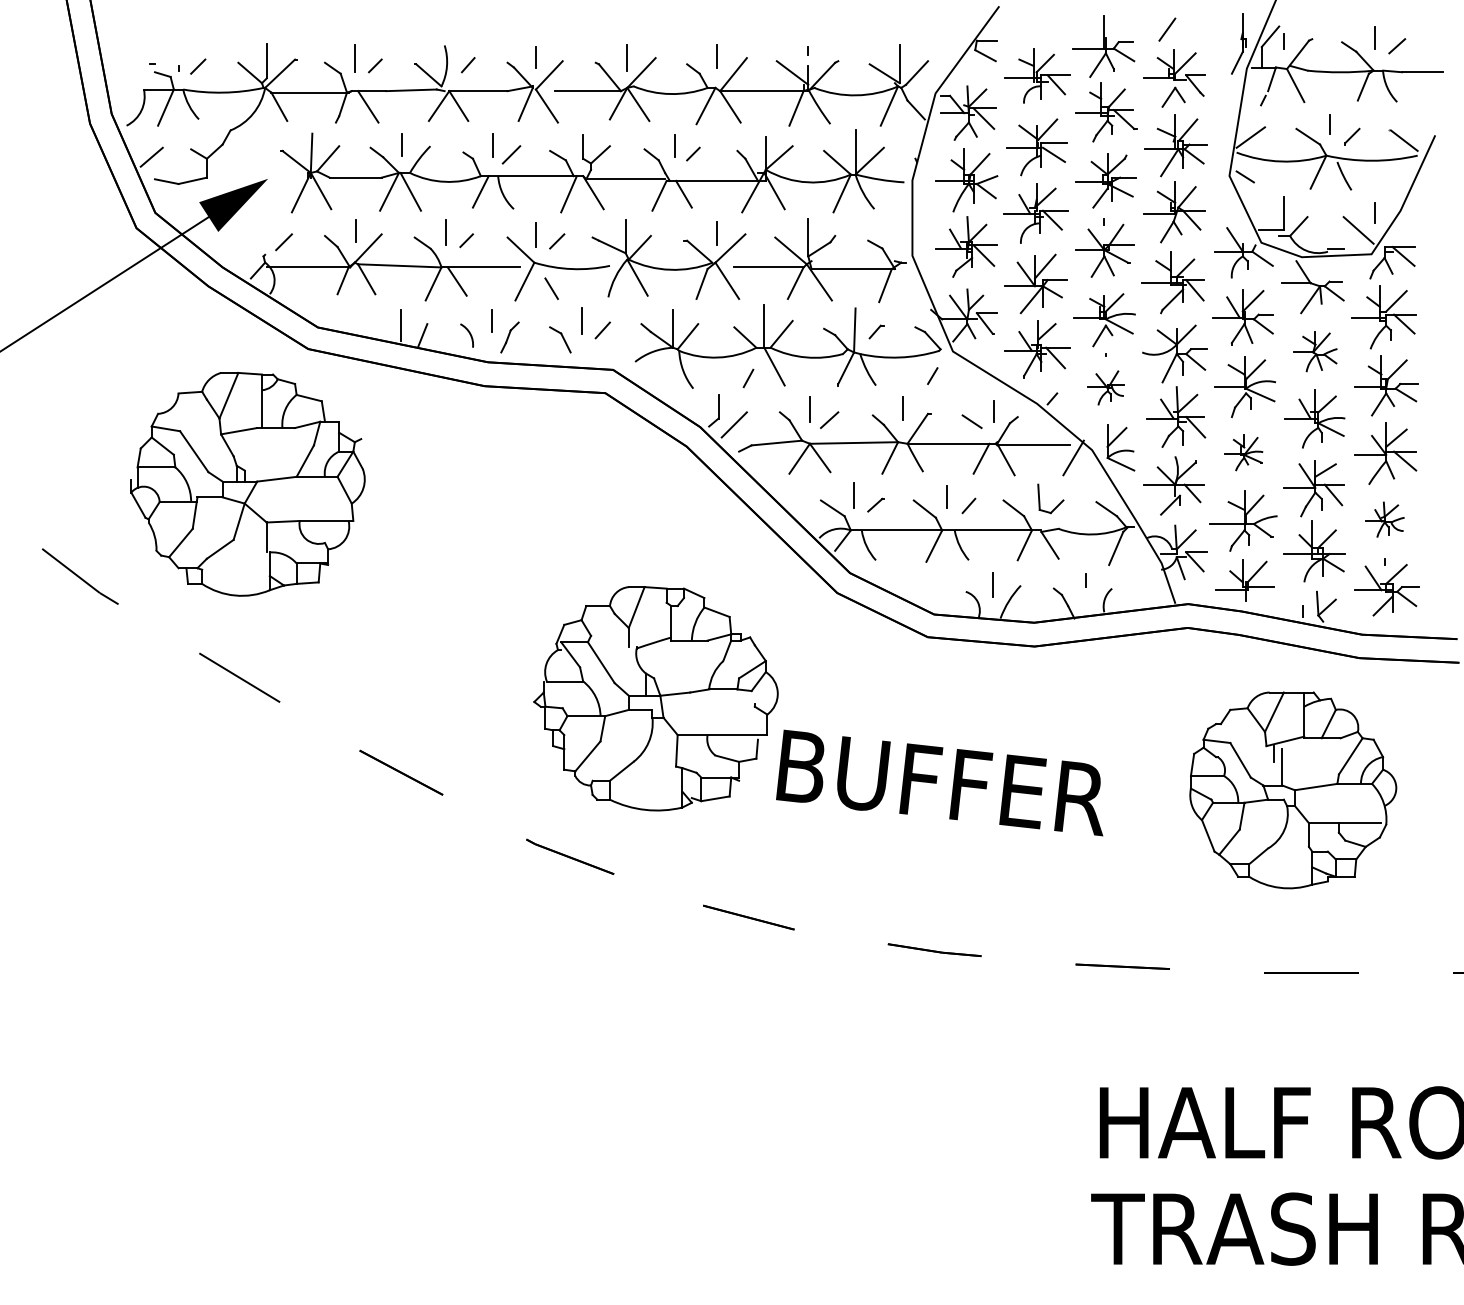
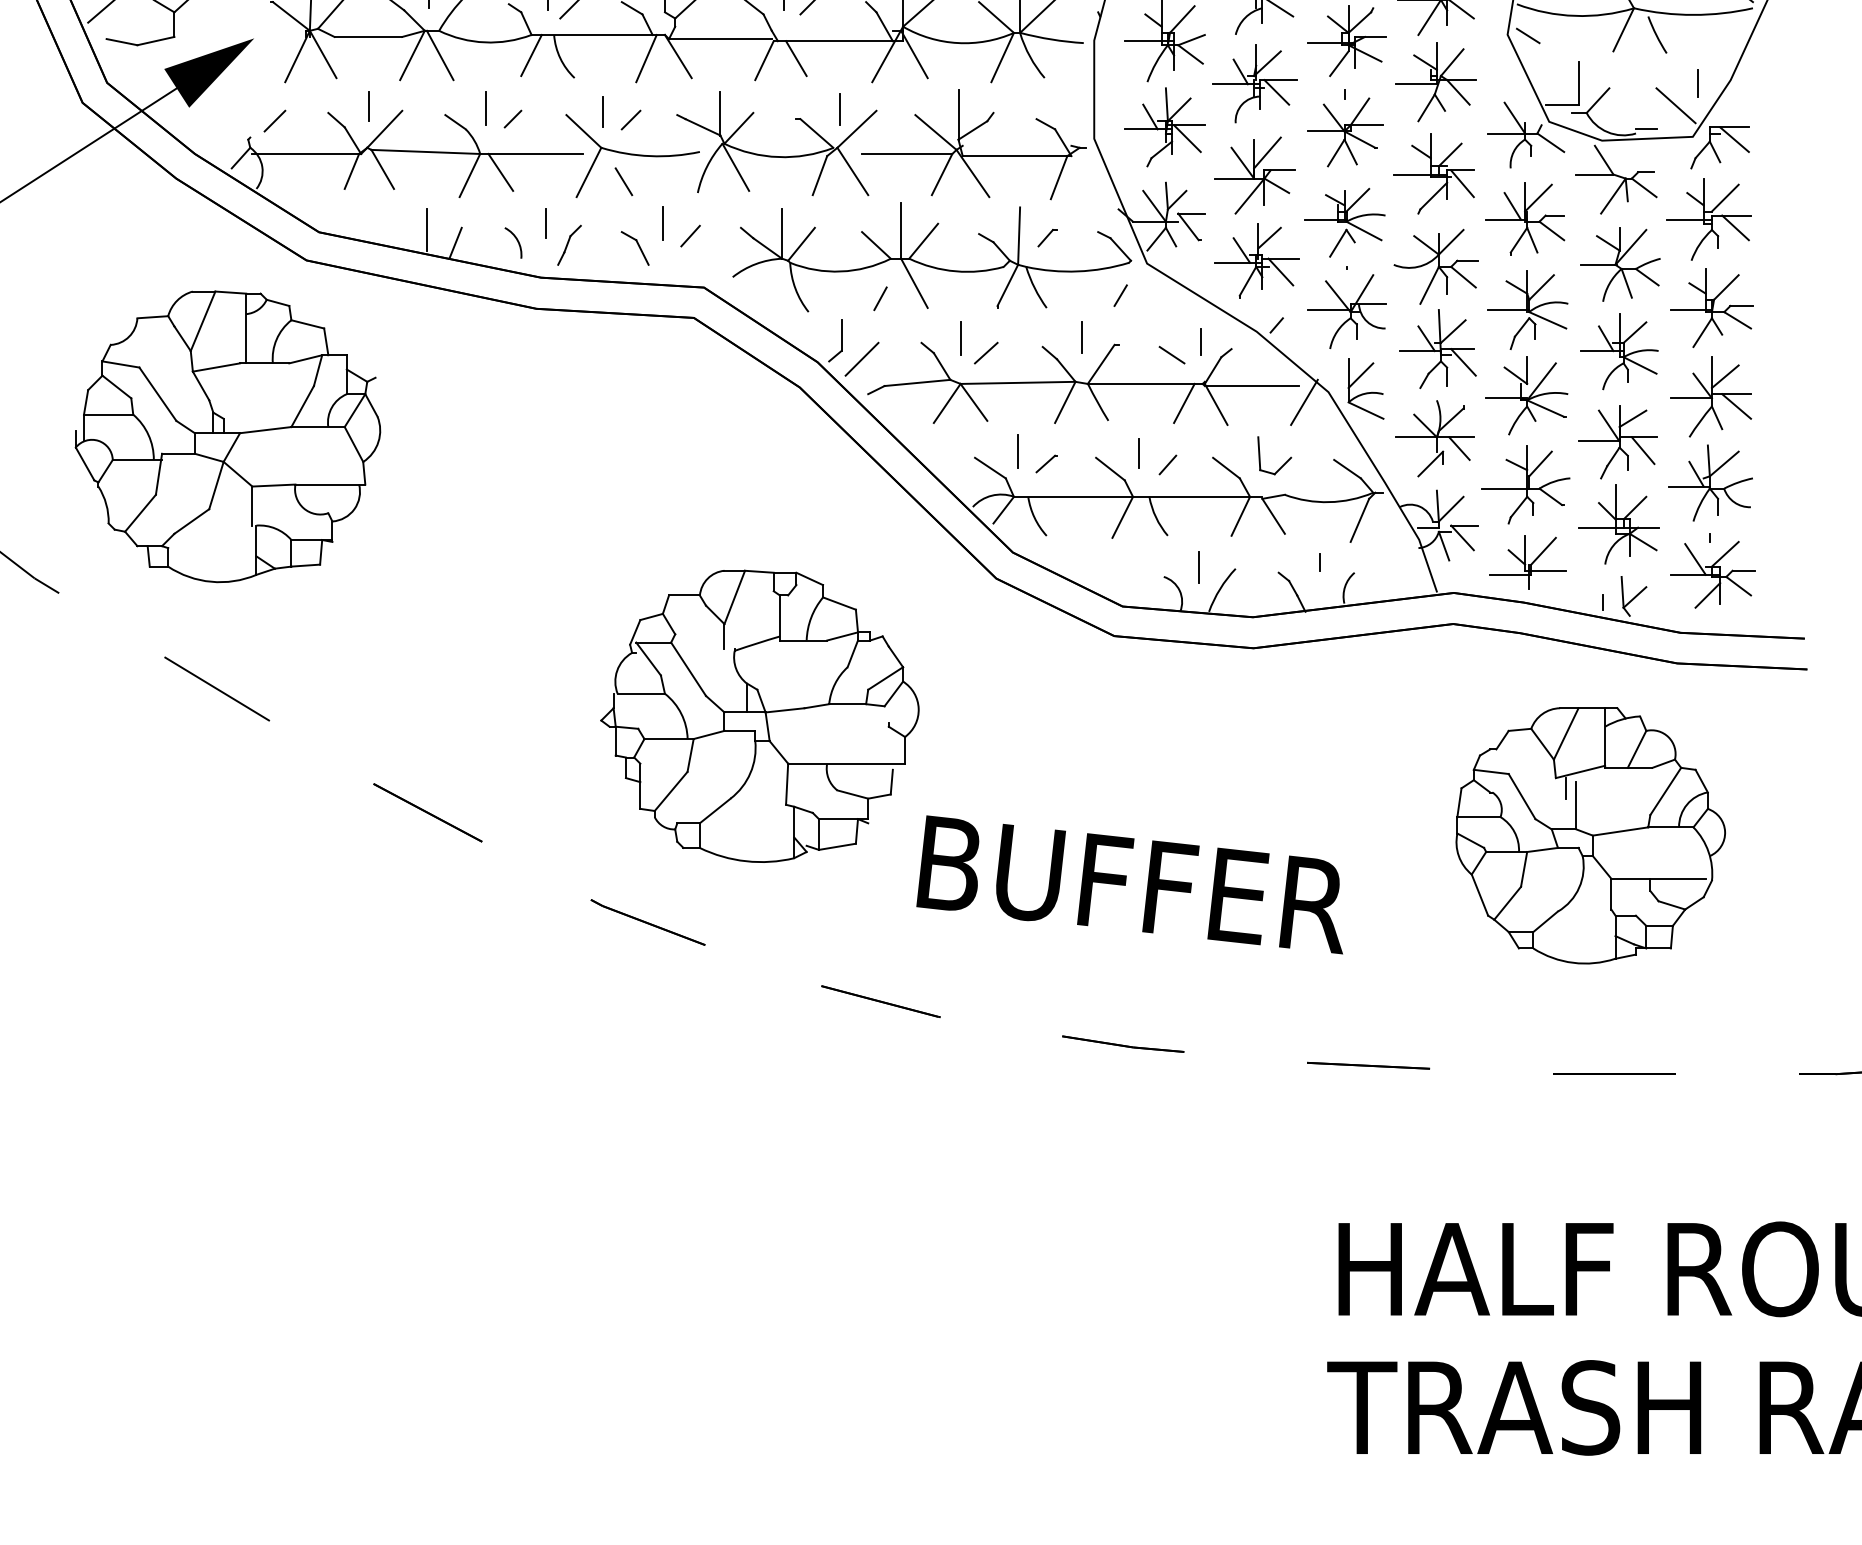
part: (1315, 351) -> (1619, 263), size x1.43
part: (1105, 387) -> (1345, 310), size x1.67
part: (1243, 452) -> (1525, 395), size x1.67
part: (1384, 519) -> (1709, 482), size x1.67
text: (939, 782) -> (1129, 884), moved

